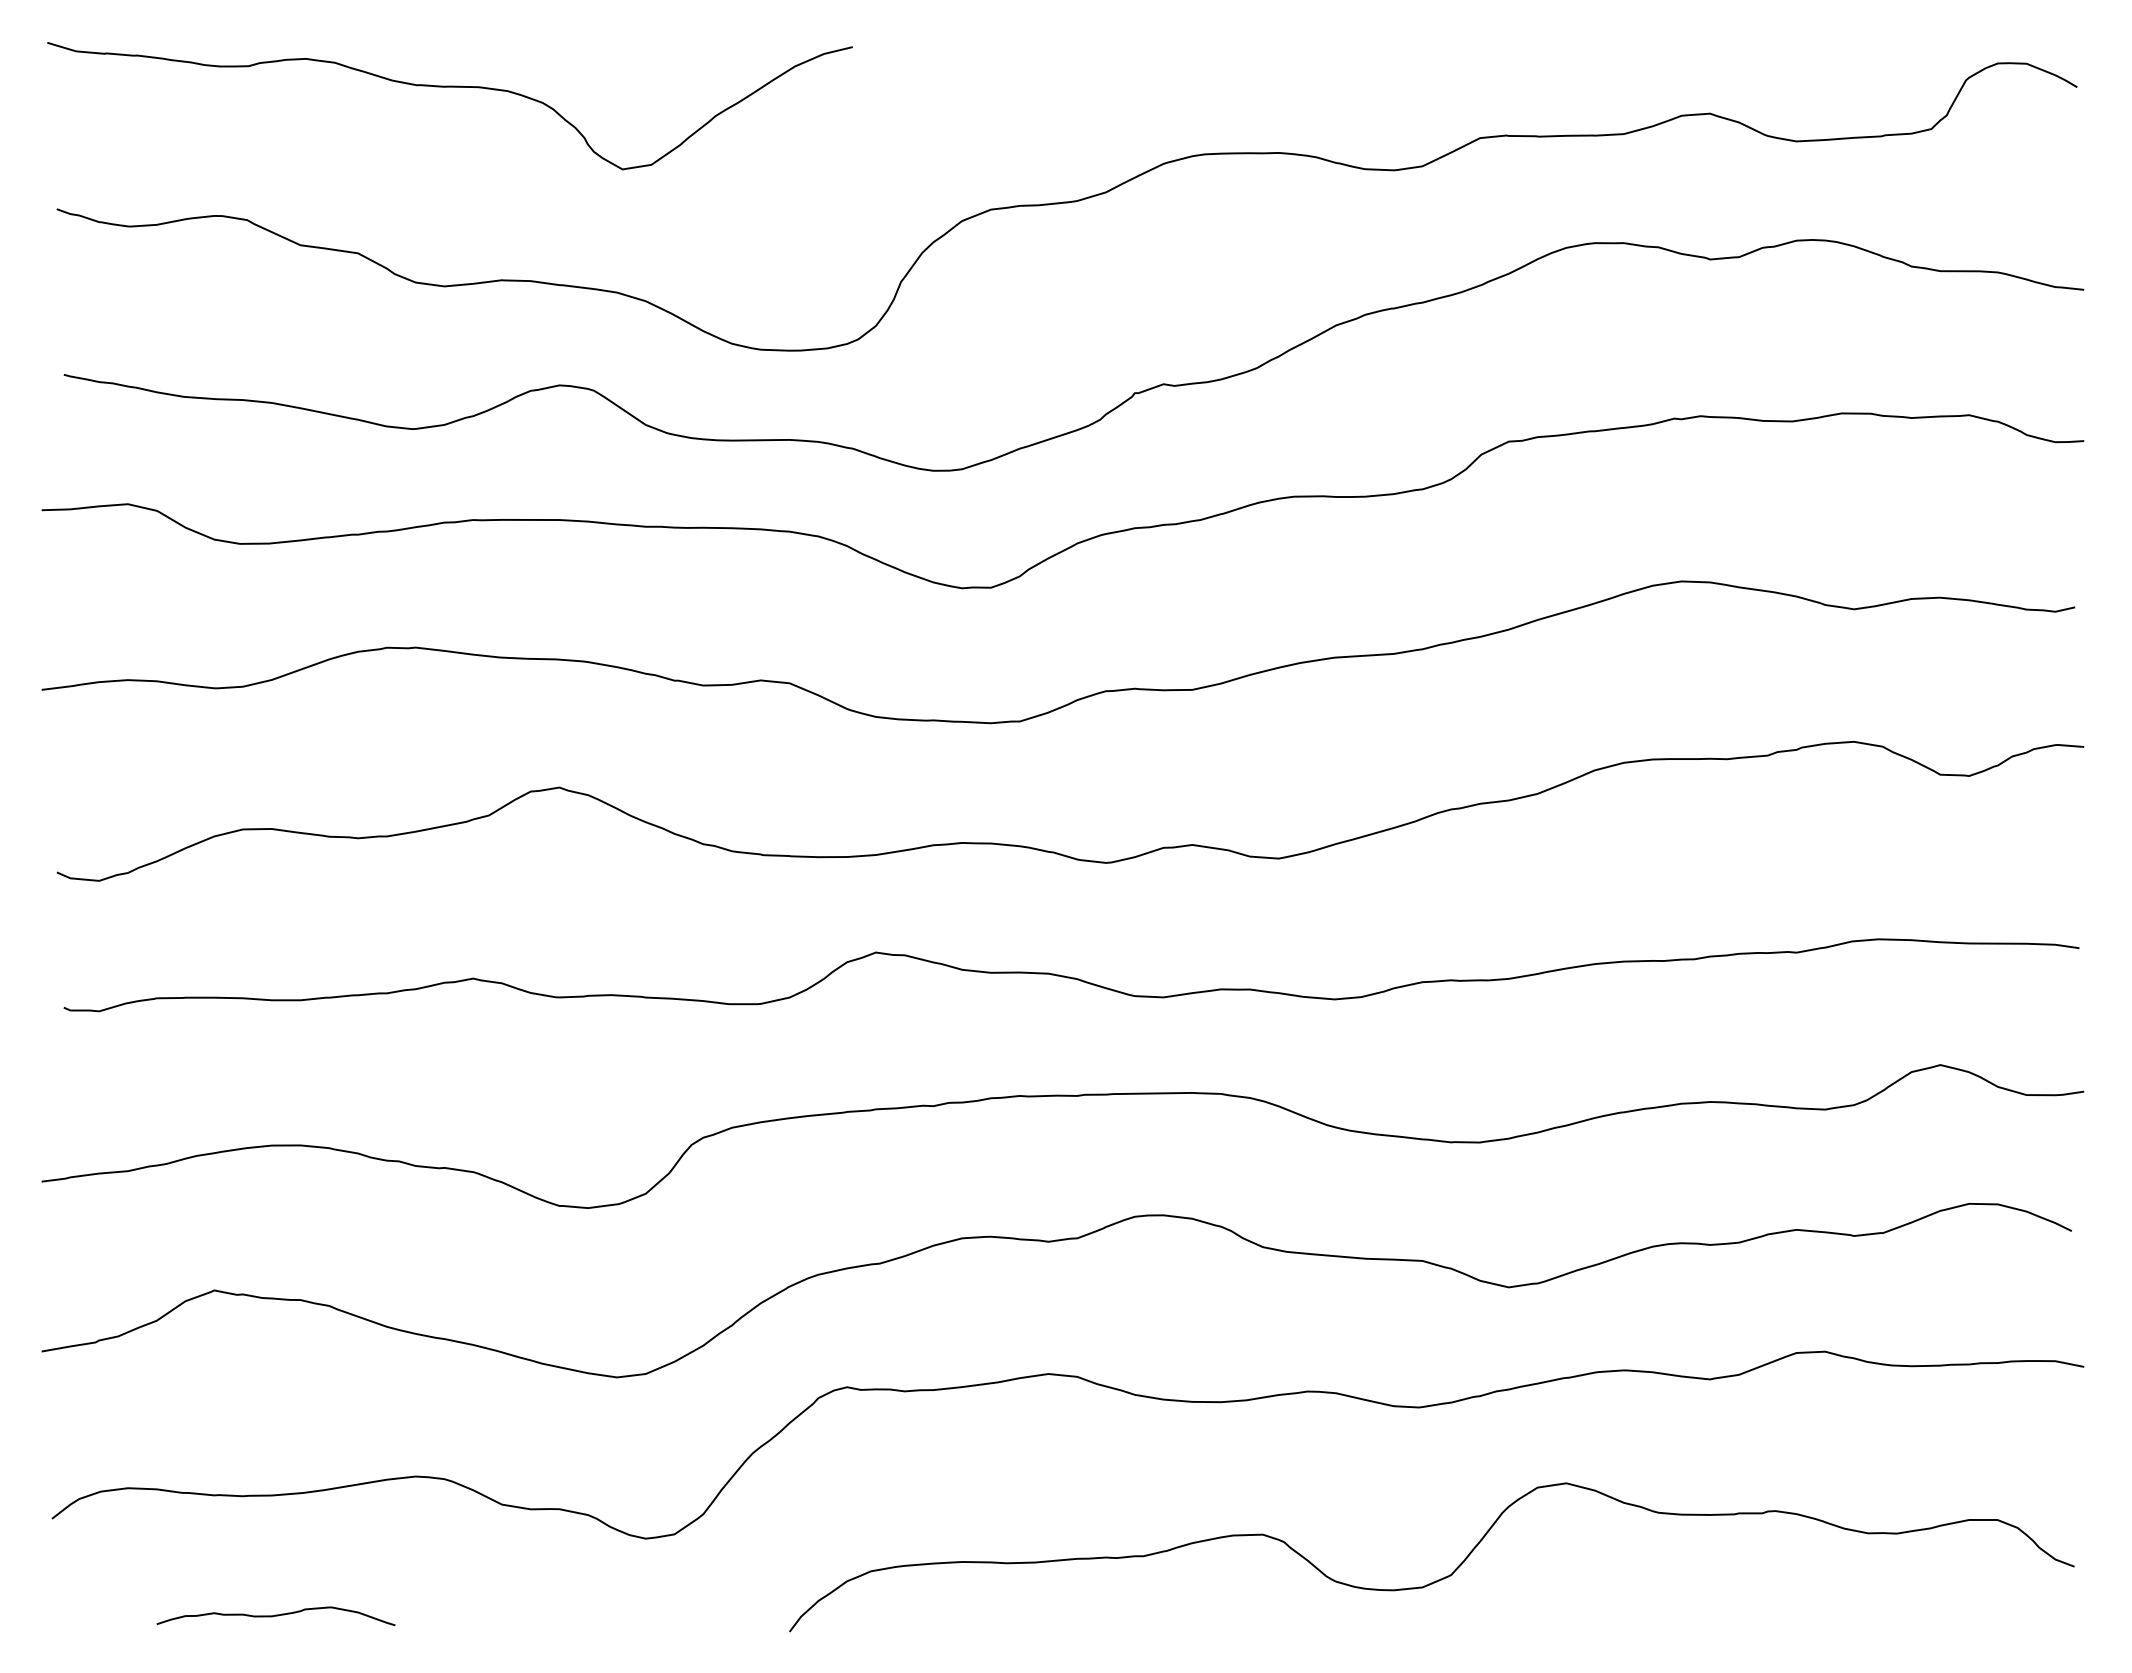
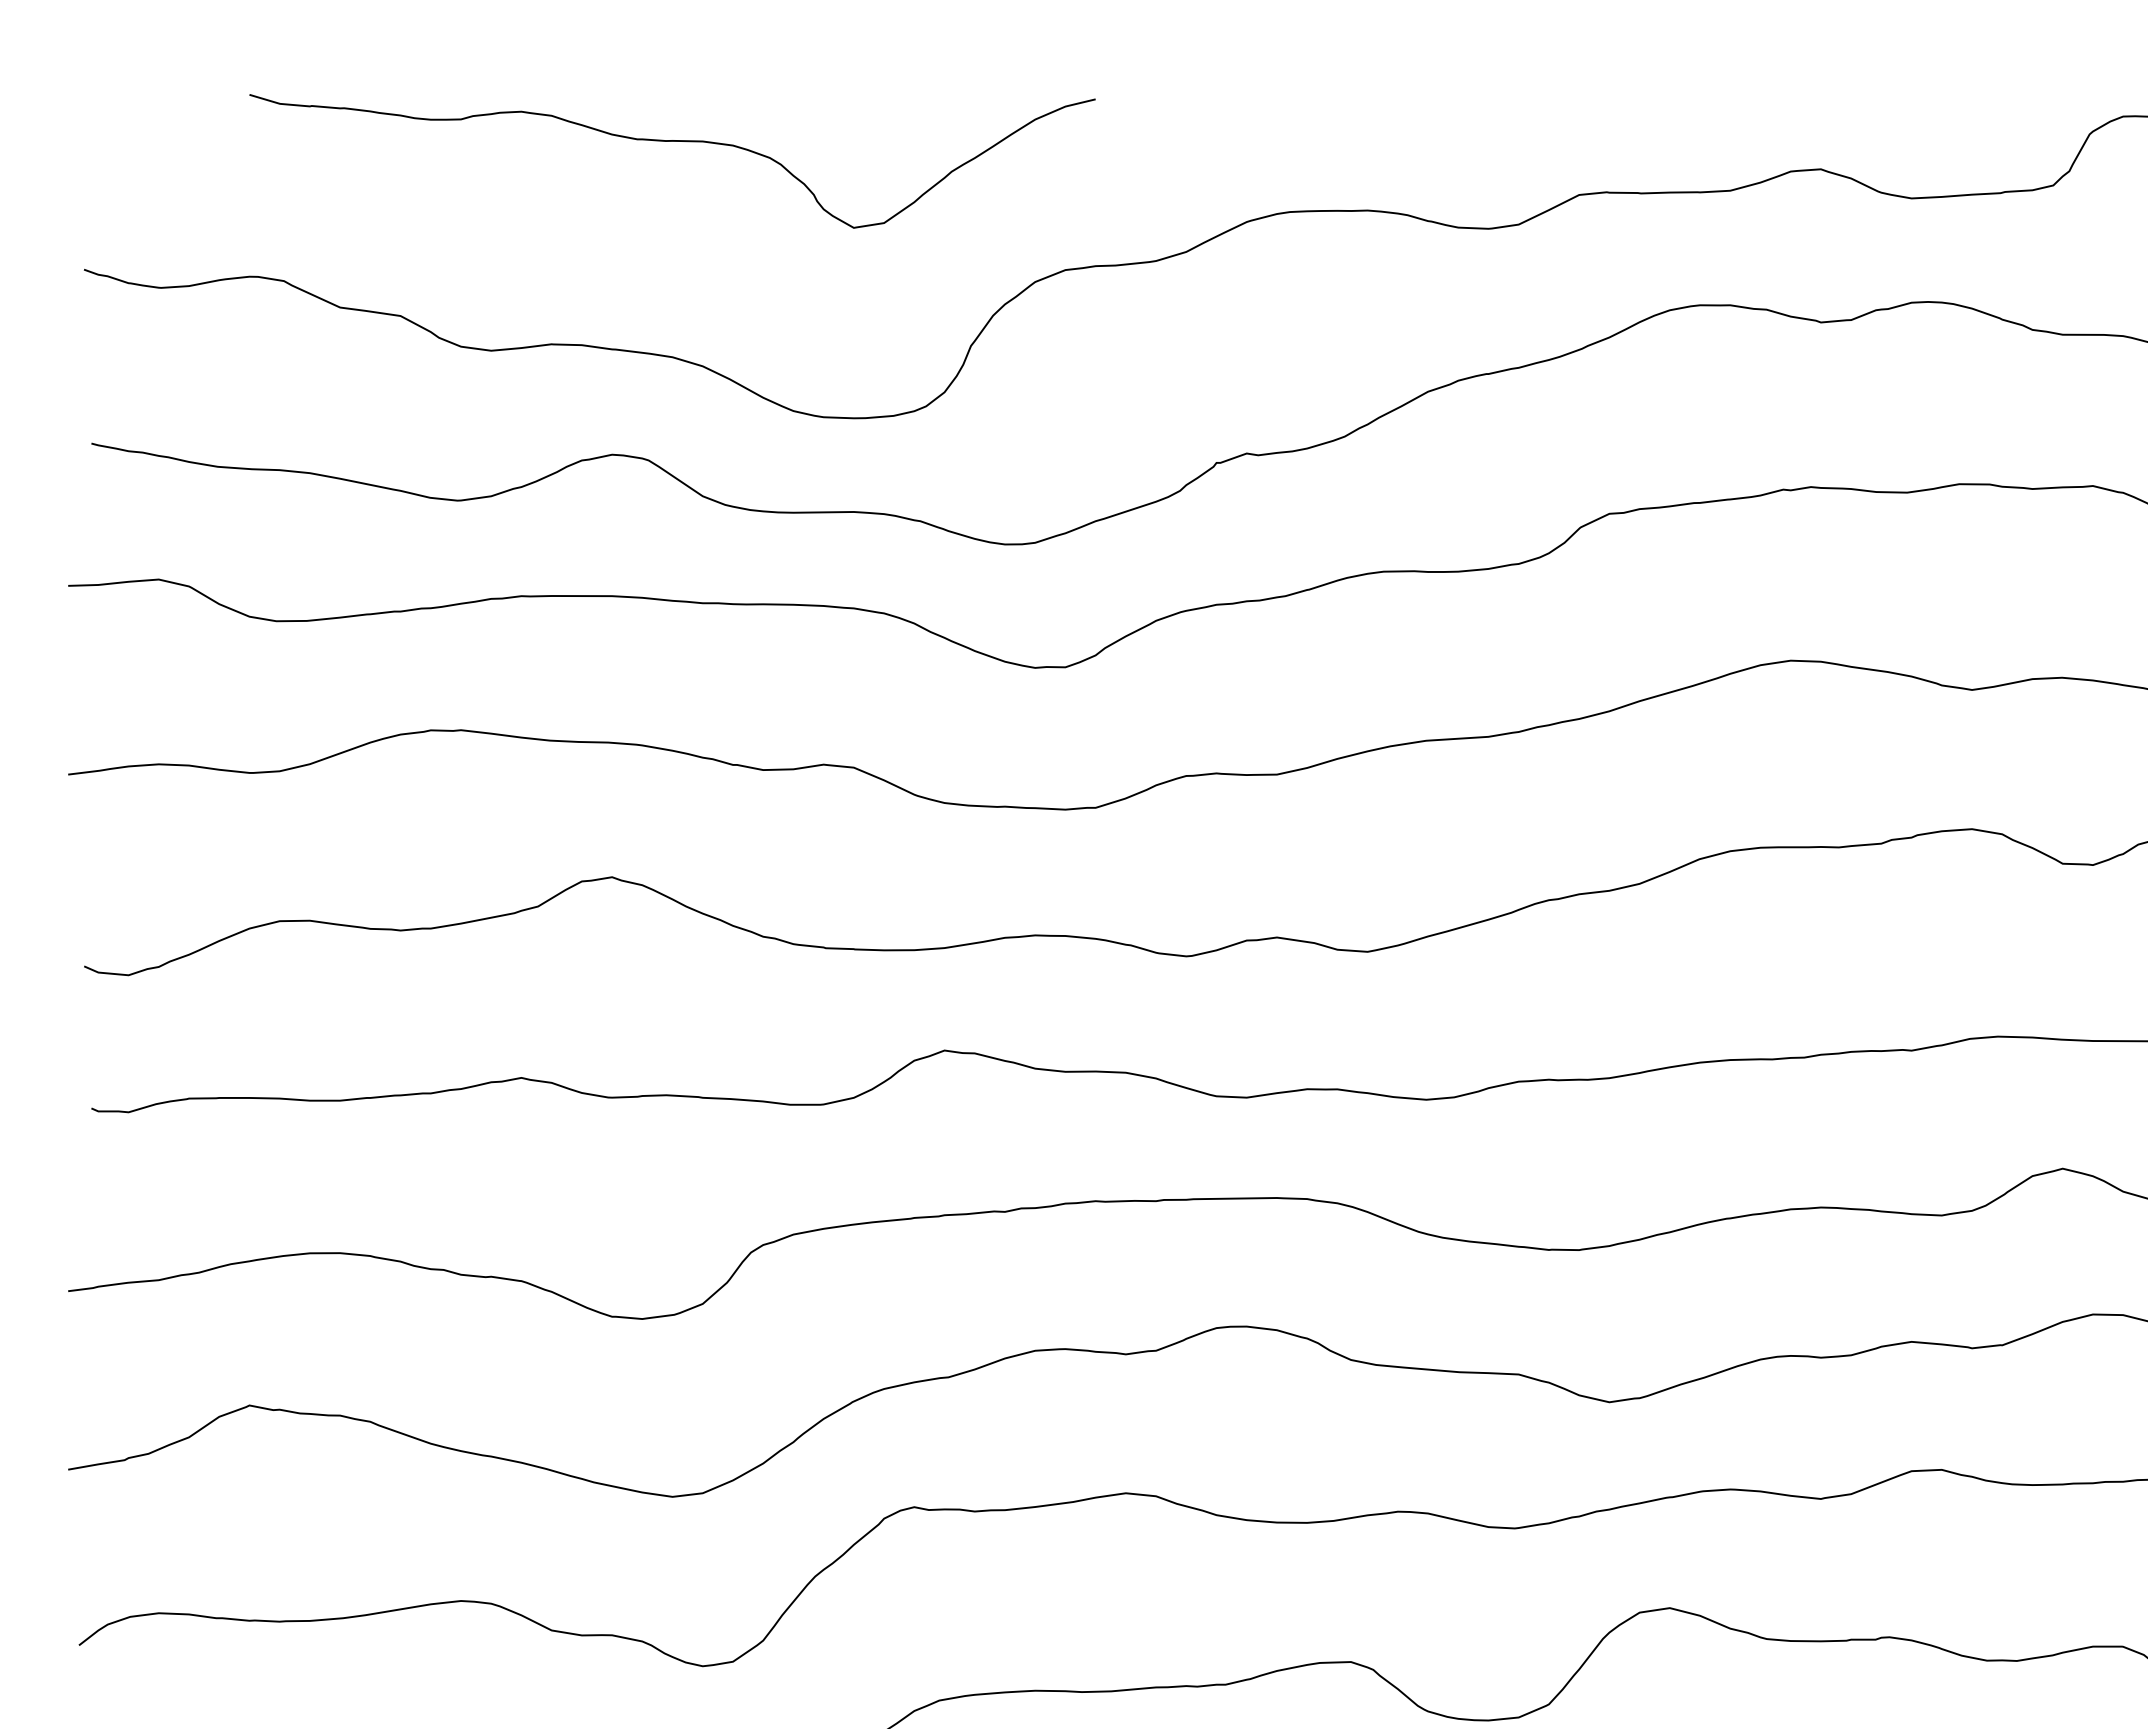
curve: (449, 87) -> (672, 141), moved

